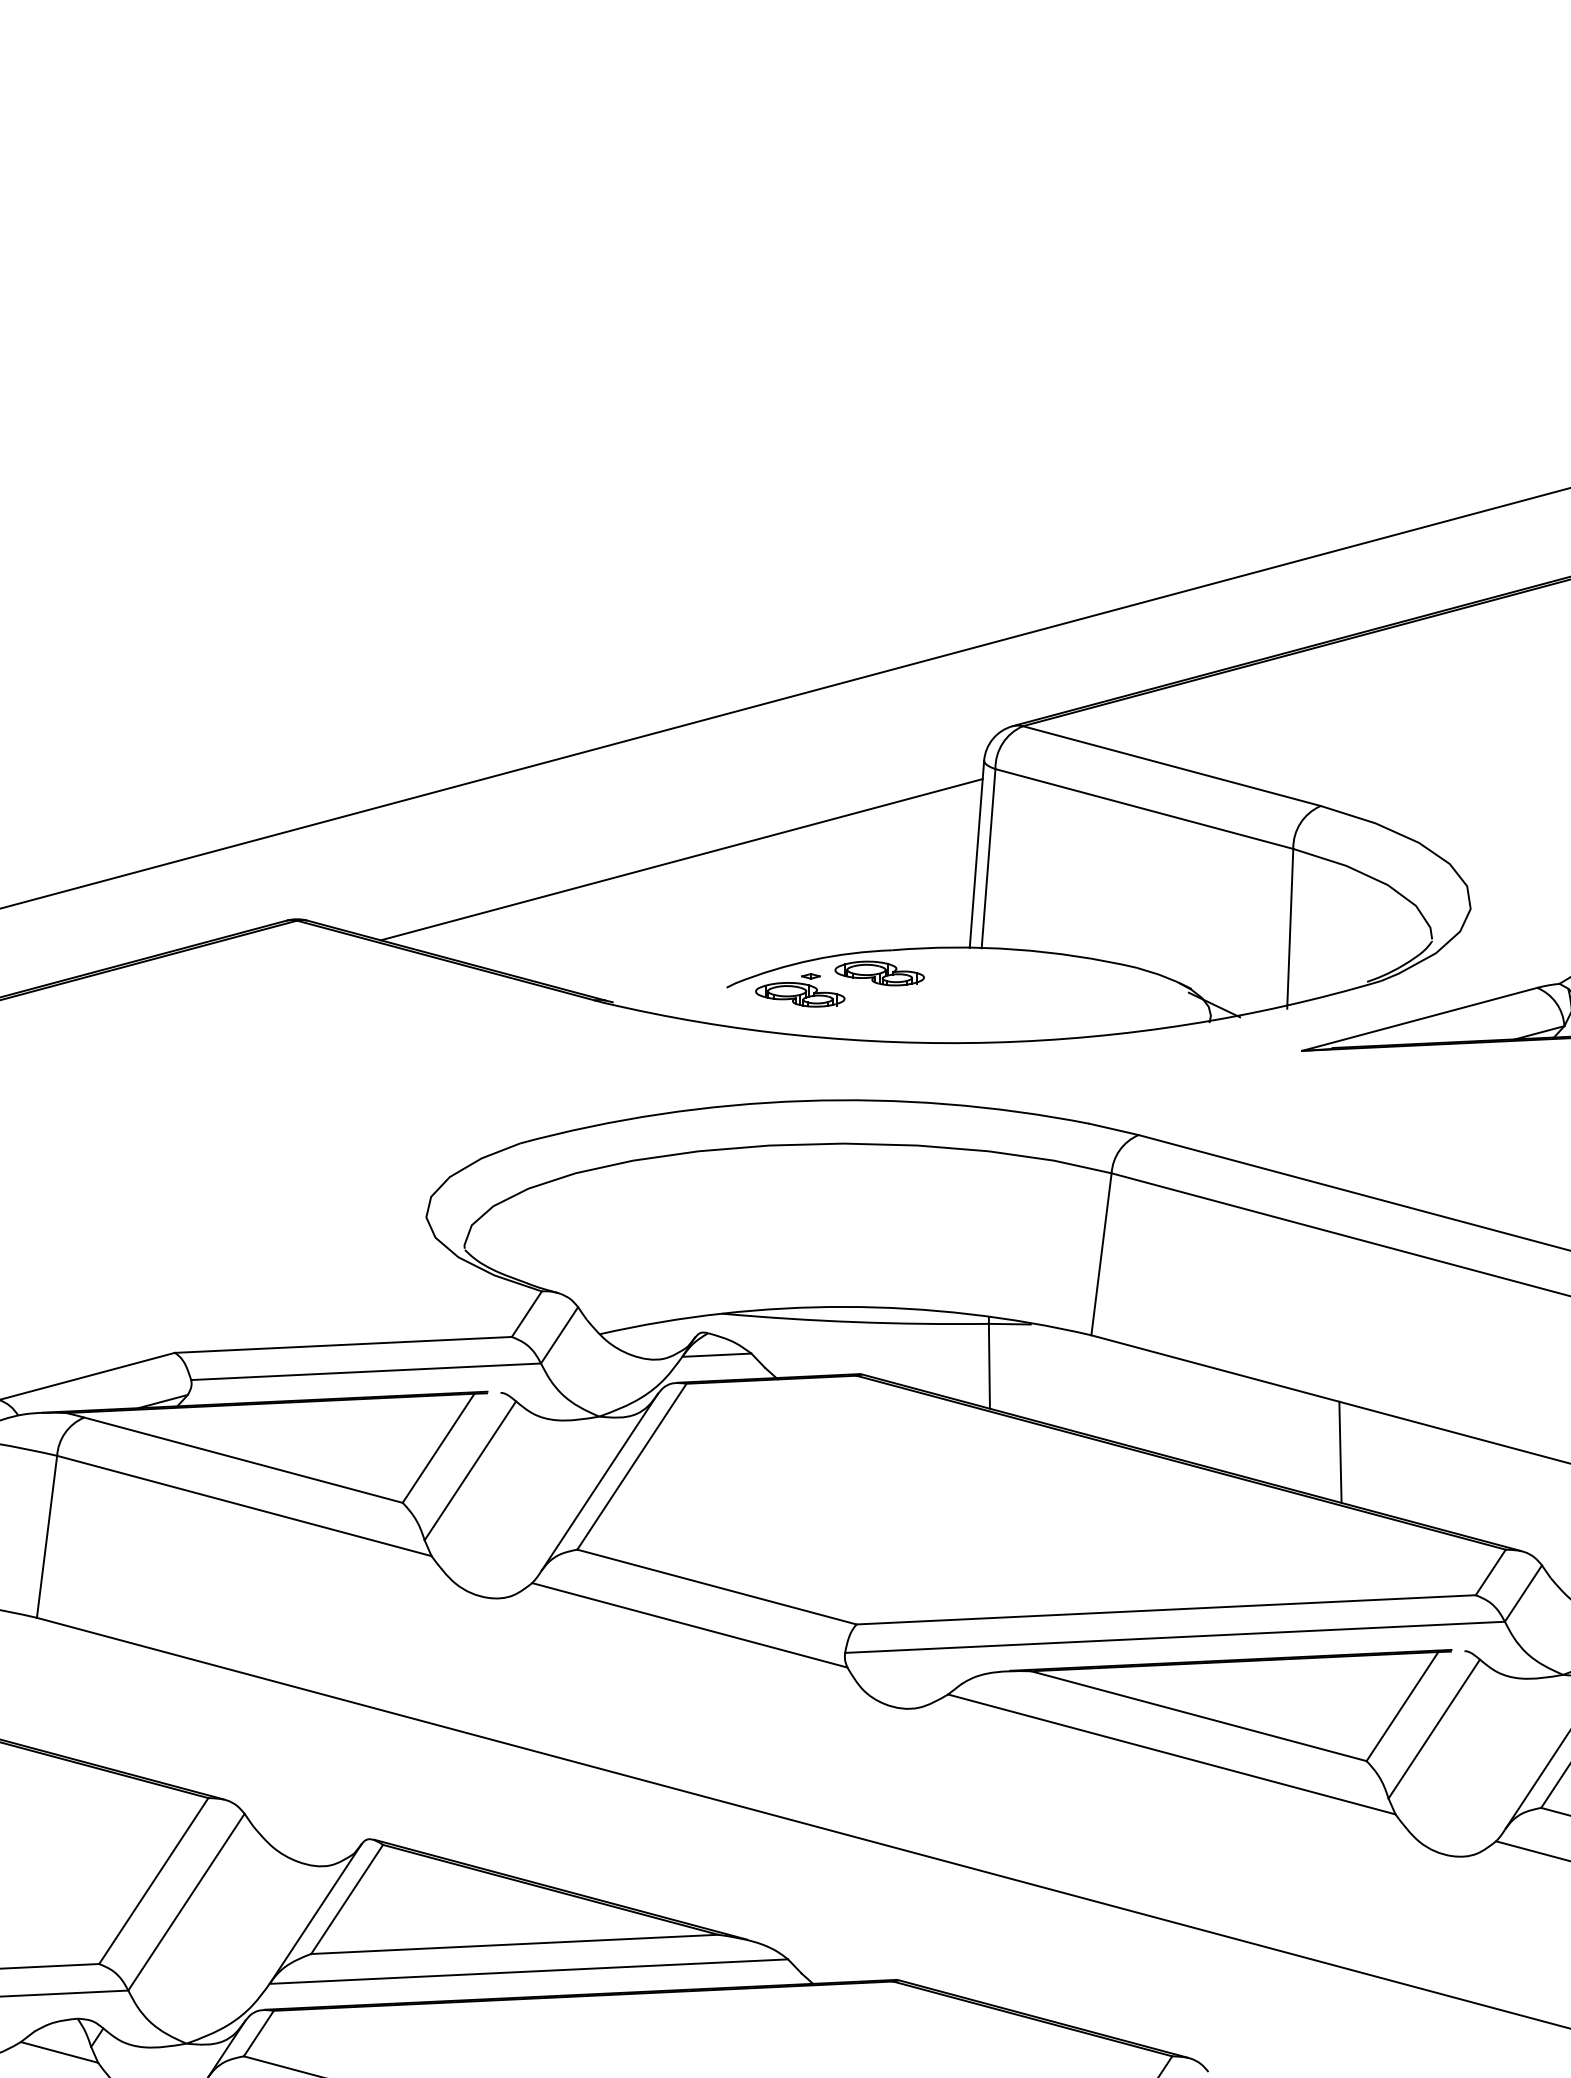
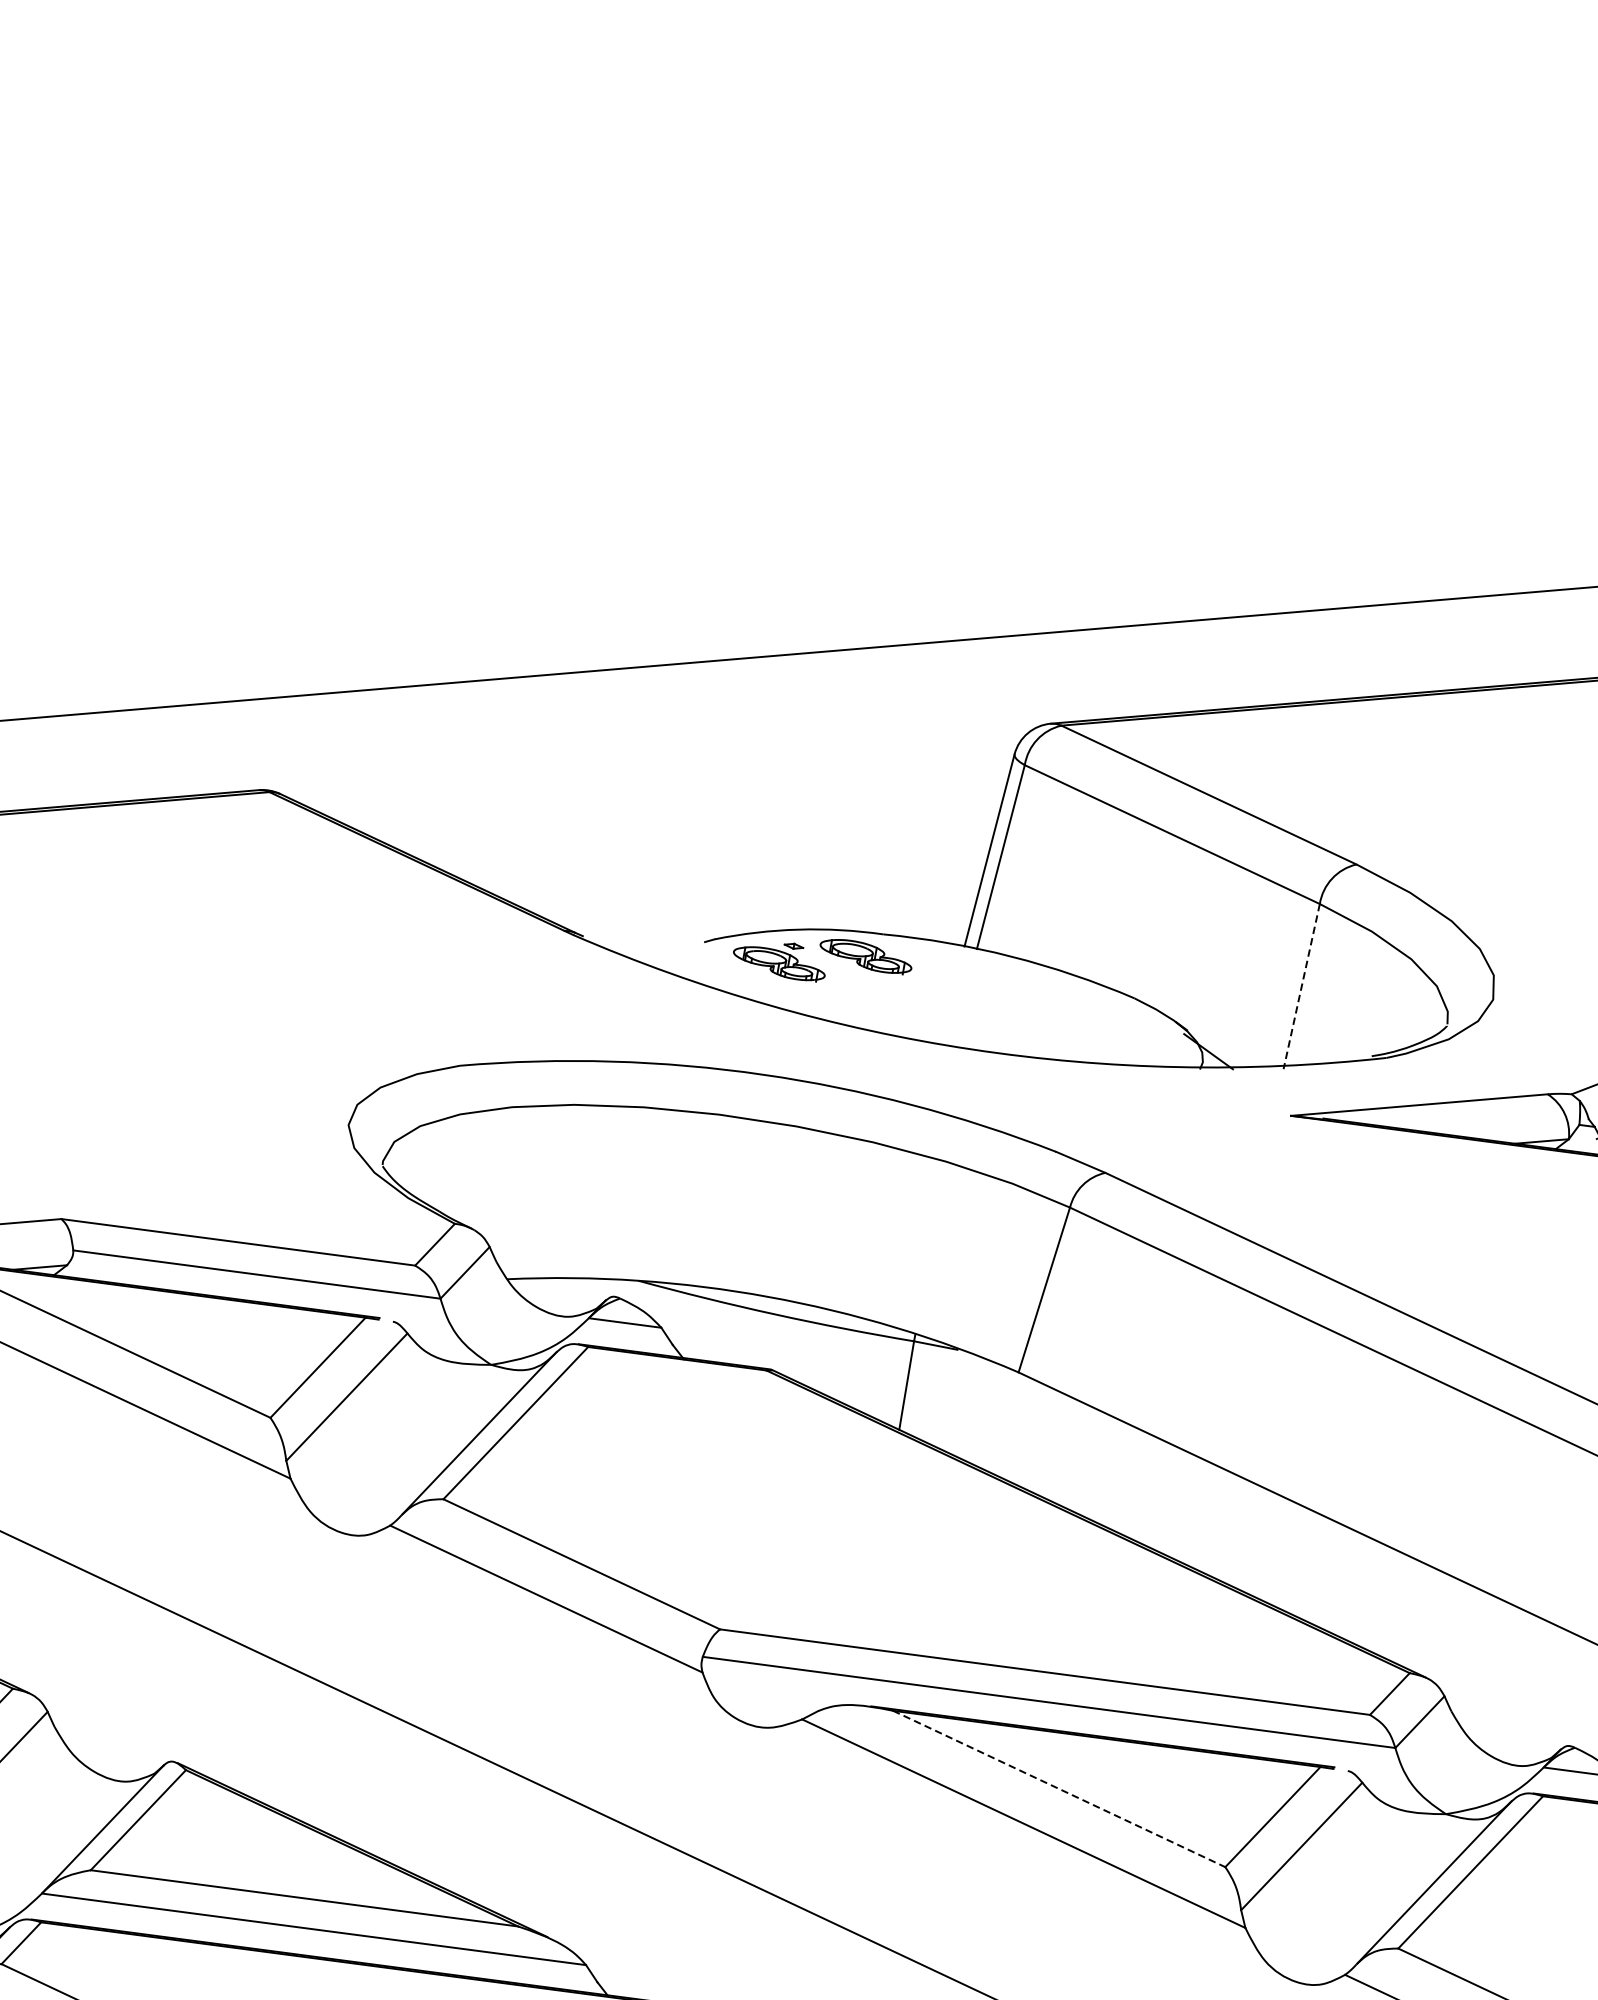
line: (681, 859) -> (681, 800), removed
line: (1290, 928) -> (1302, 986), solid -> dashed
line: (1340, 1451) -> (1256, 1539), removed
line: (1198, 1716) -> (1058, 1789), solid -> dashed

